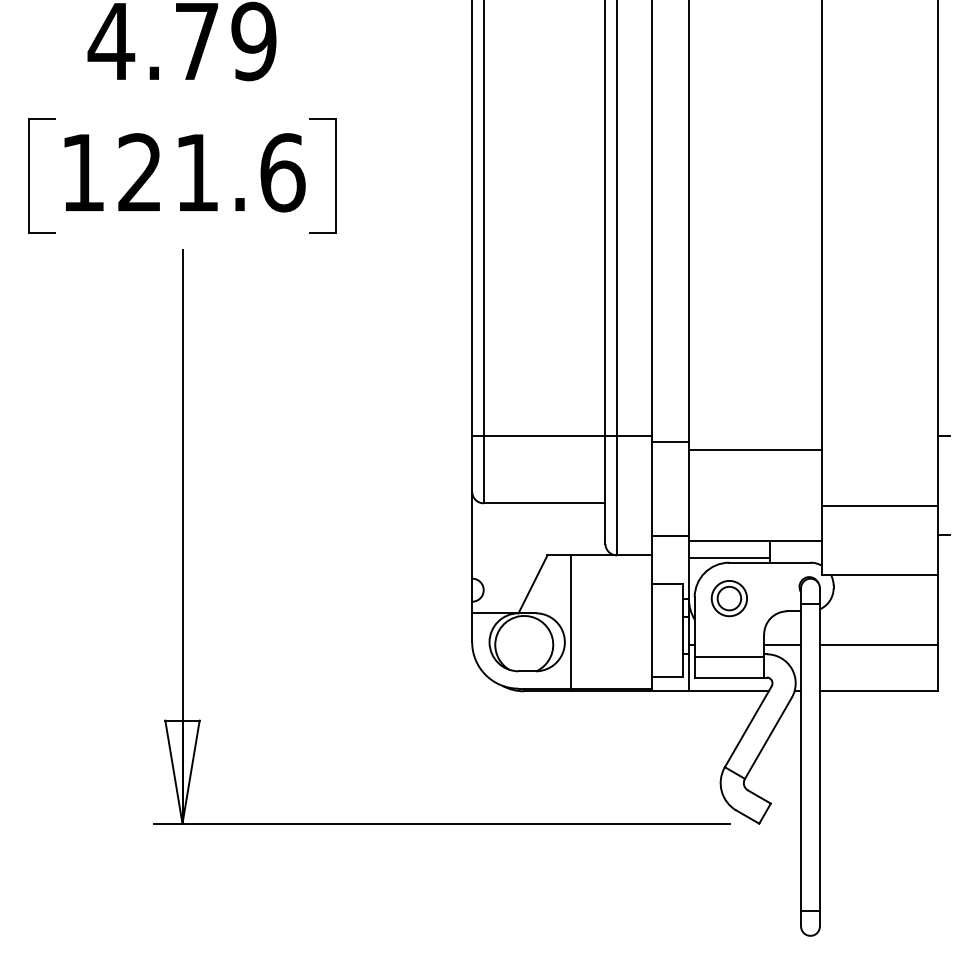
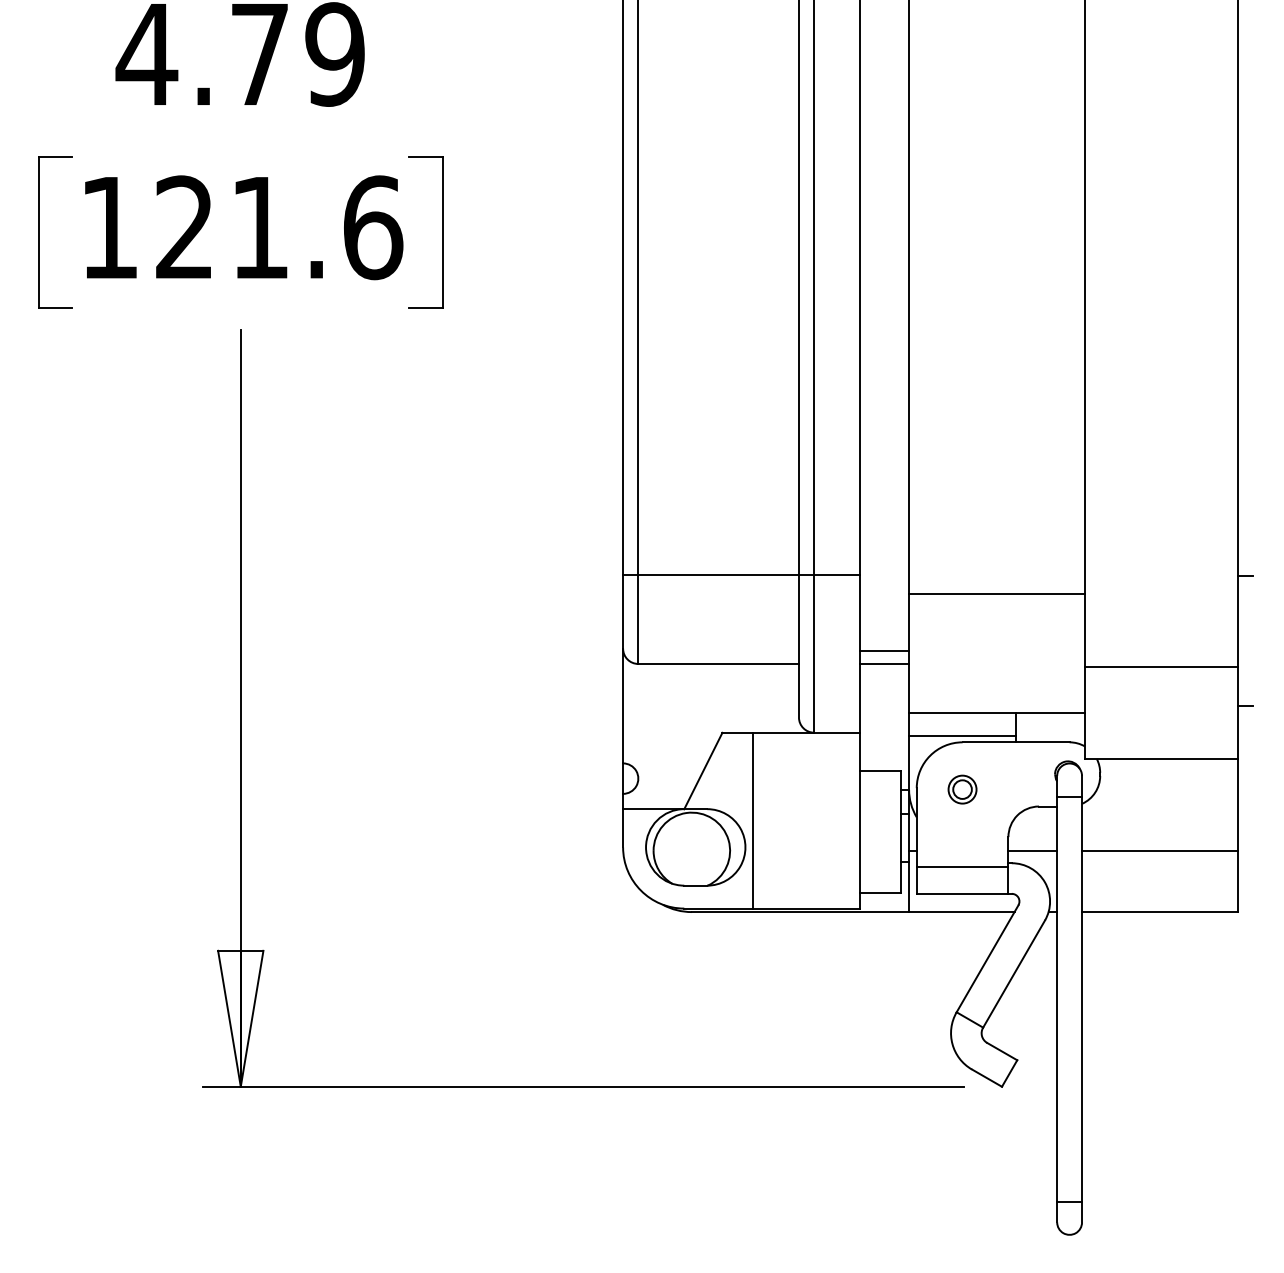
line: (670, 442) -> (884, 651), moved
line: (670, 536) -> (884, 664), moved
part: (729, 598) -> (962, 789), size x0.6

